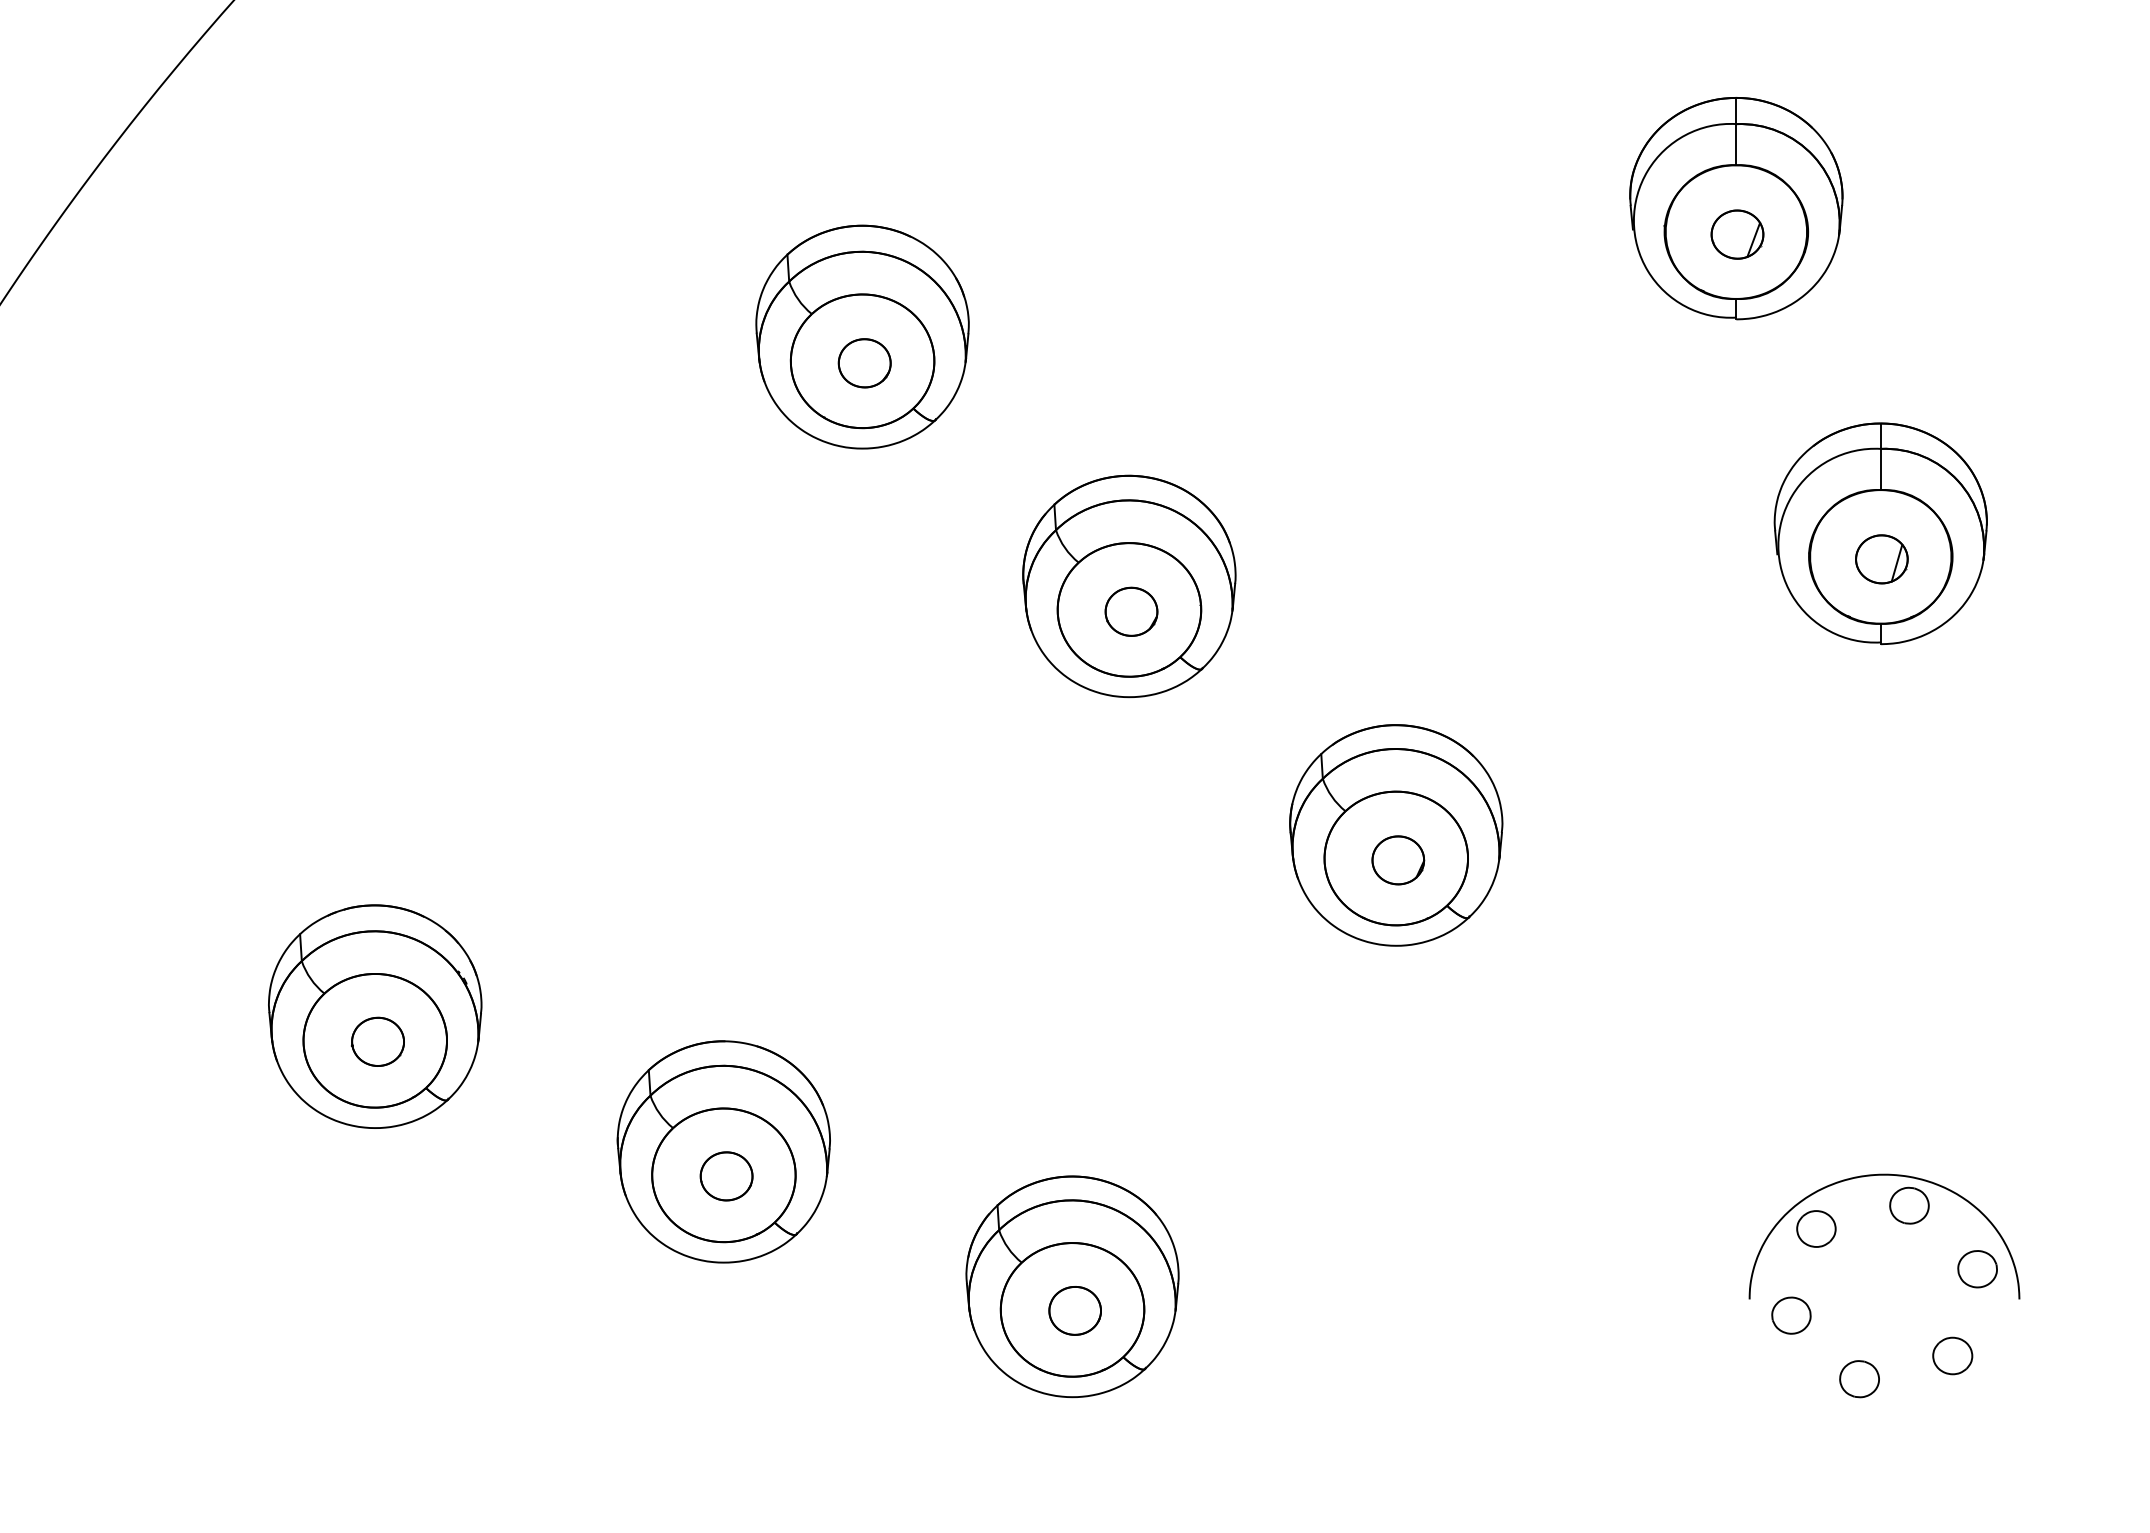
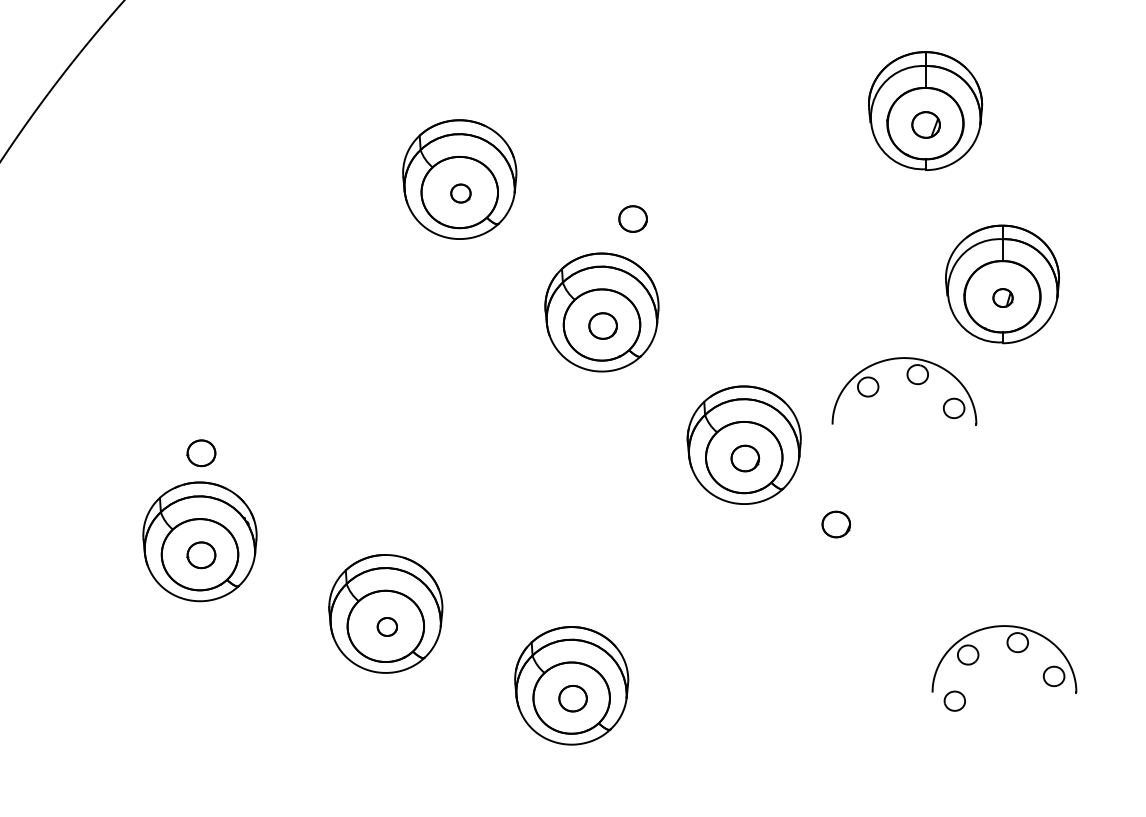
part: (863, 363) -> (460, 193), size x0.7
part: (1186, 410) -> (632, 218), added
part: (1880, 558) -> (1002, 297), size x0.7
part: (1710, 719) -> (911, 383), added
part: (378, 850) -> (201, 453), added
part: (1569, 984) -> (836, 524), added
part: (726, 1175) -> (387, 626), size x0.7
part: (1952, 1355) -> (1040, 722), removed
part: (1860, 1378) -> (991, 734), removed

